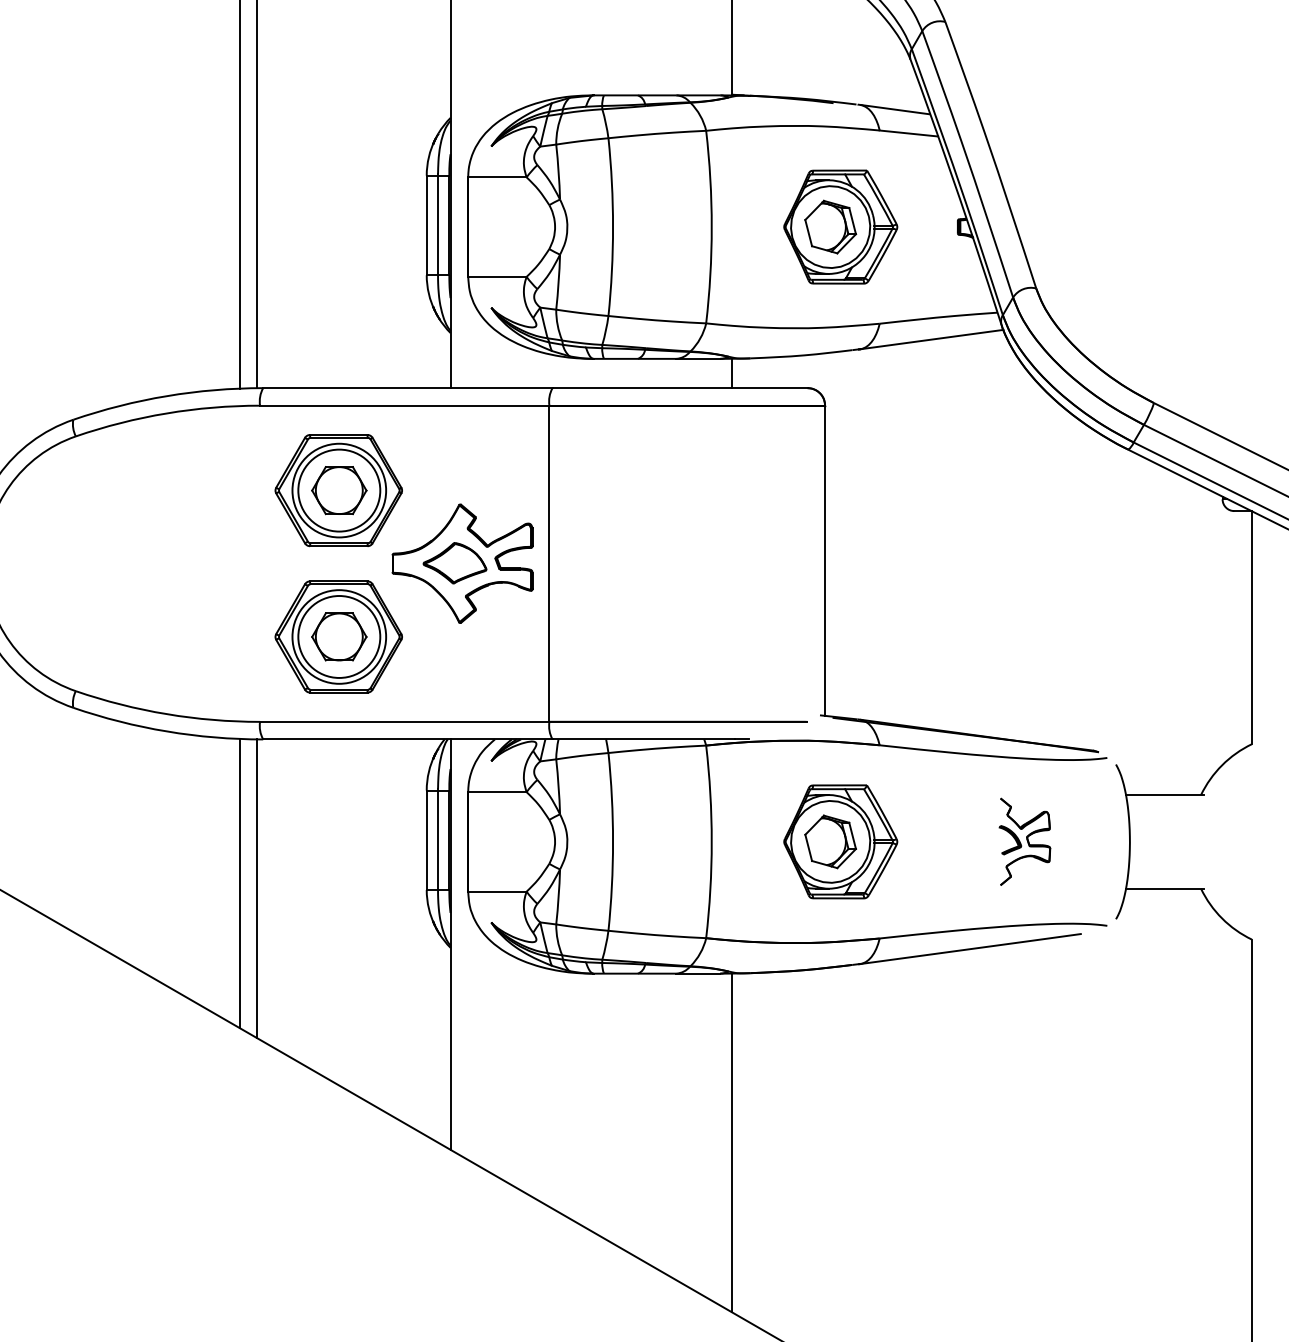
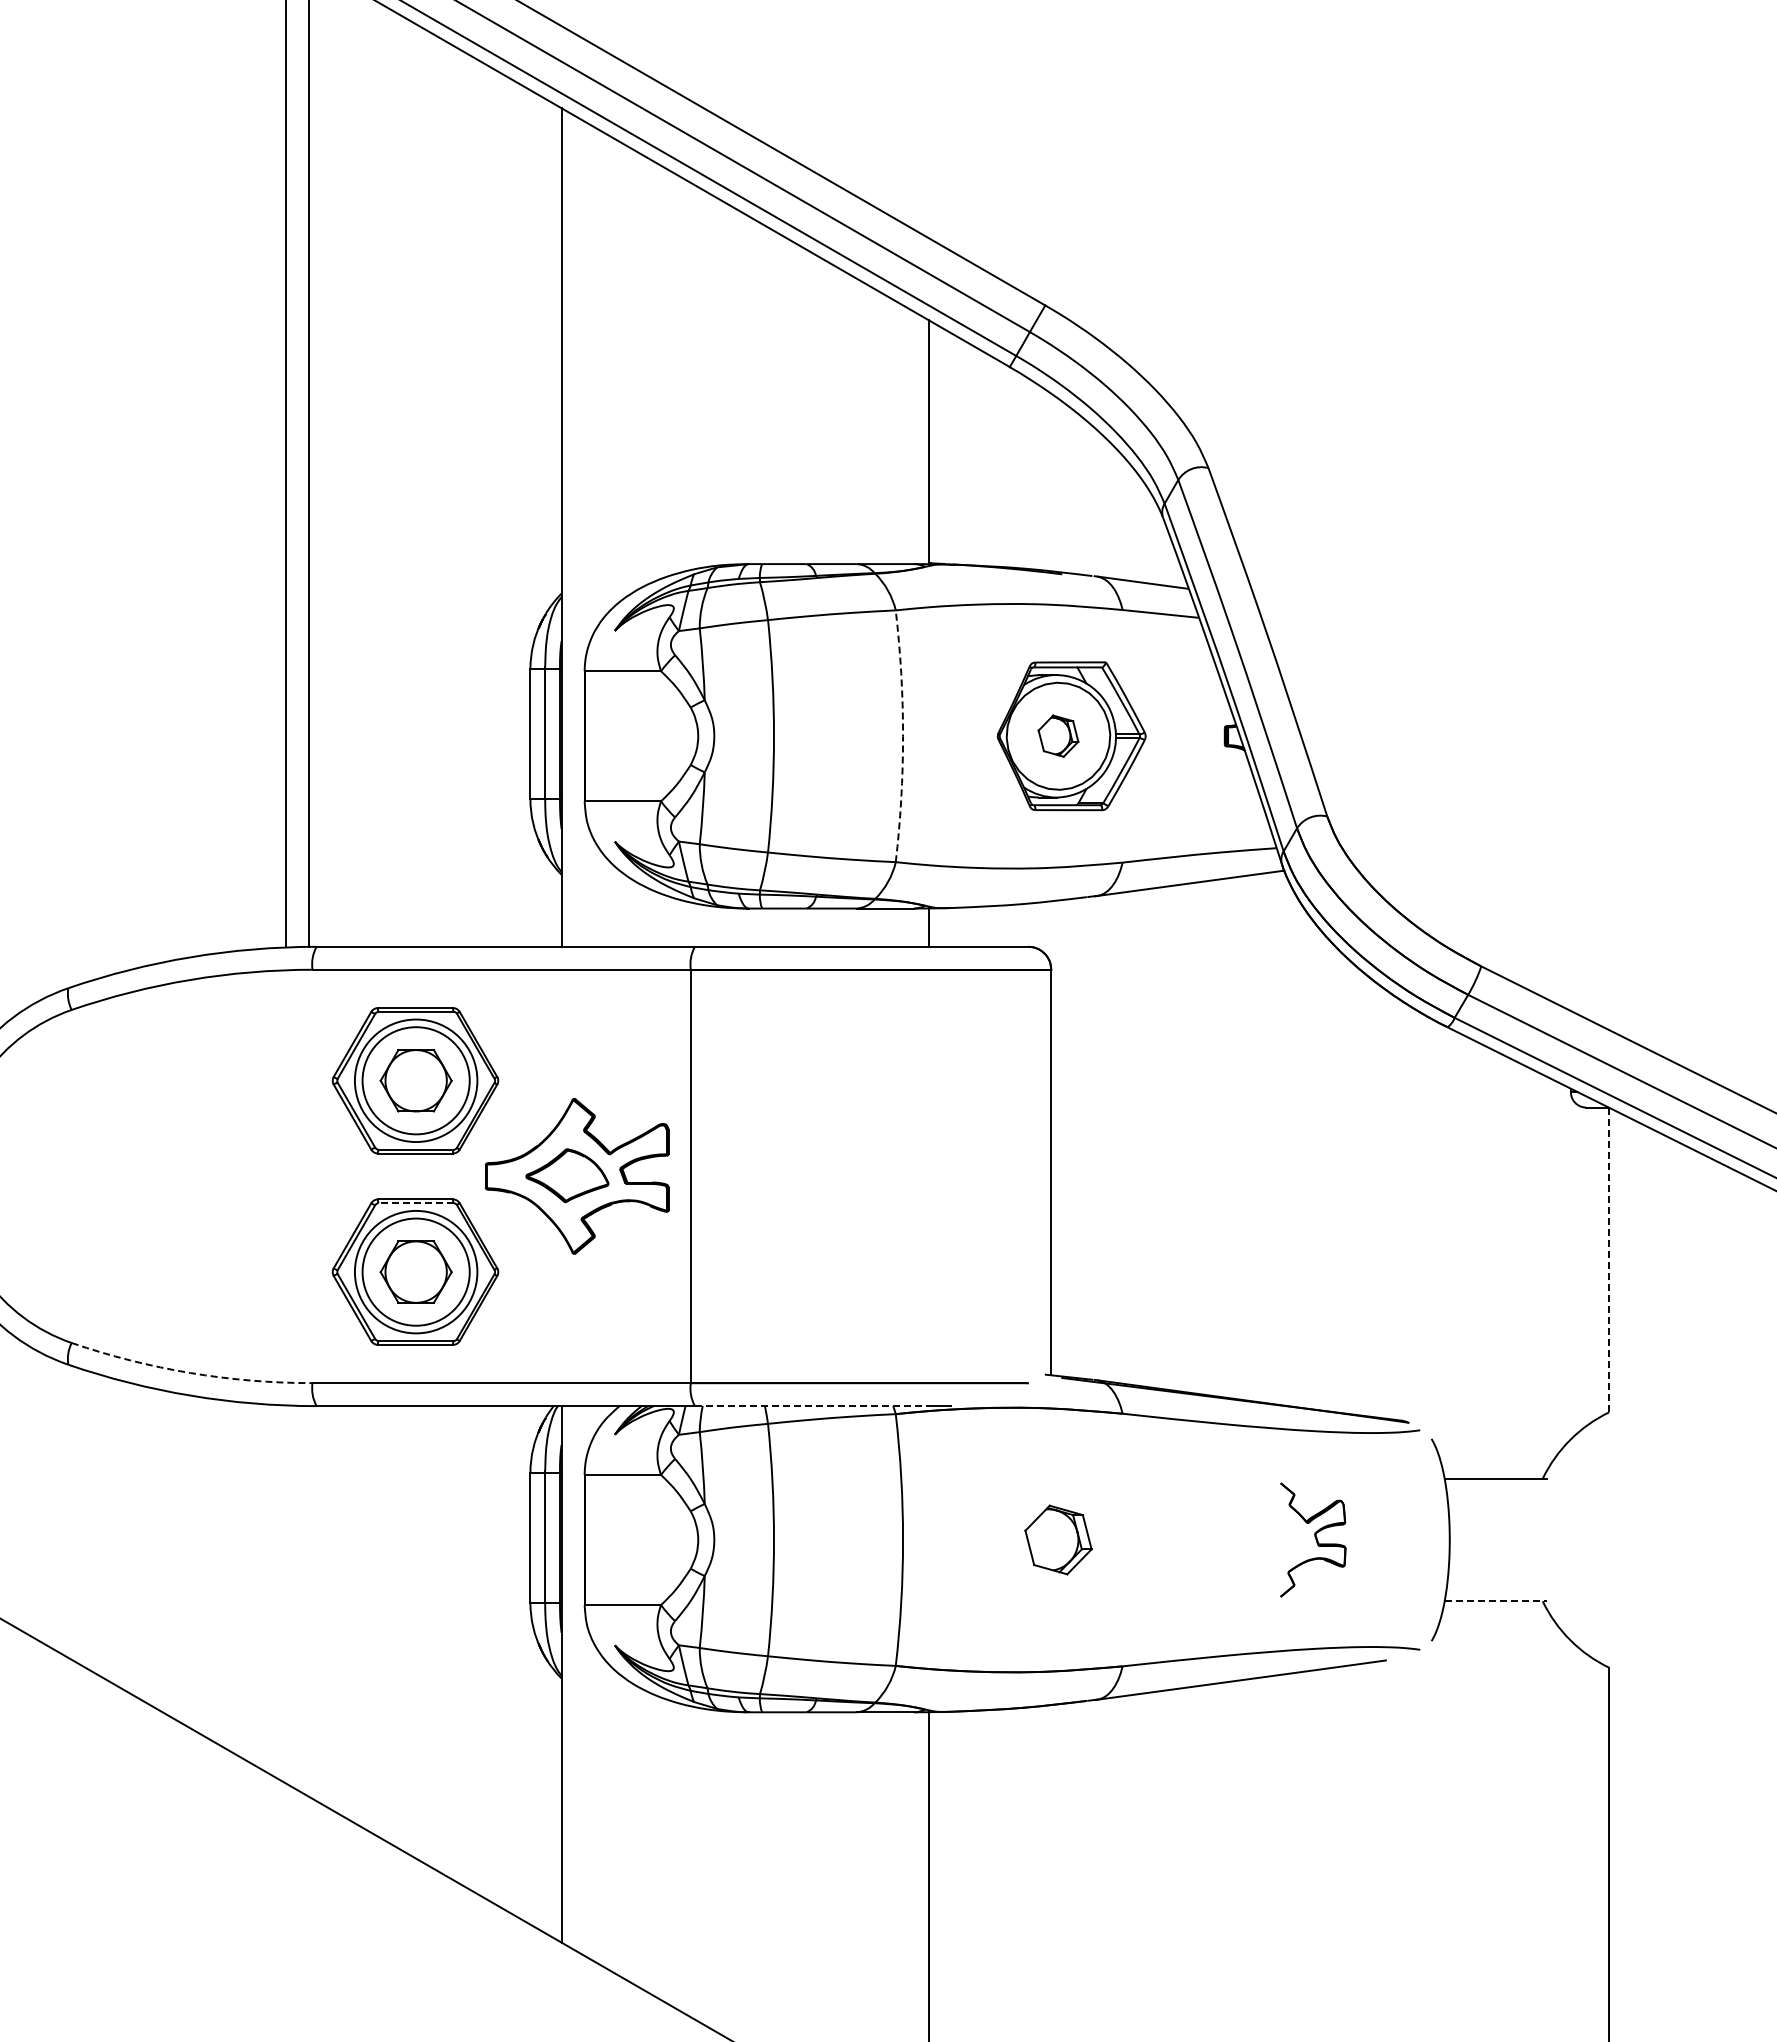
part: (830, 226) -> (1058, 735), size x0.6
arc: (712, 227) -> (903, 736), solid -> dashed
line: (339, 584) -> (416, 1203), solid -> dashed
line: (1252, 628) -> (1609, 1260), solid -> dashed
arc: (166, 714) -> (190, 1373), solid -> dashed
line: (643, 739) -> (813, 1406), solid -> dashed
part: (1010, 839) -> (1293, 1537), removed
part: (840, 841) -> (1071, 1539), removed
line: (240, 883) -> (286, 1594), removed
line: (257, 888) -> (309, 1601), removed
line: (1165, 888) -> (1496, 1601), solid -> dashed

